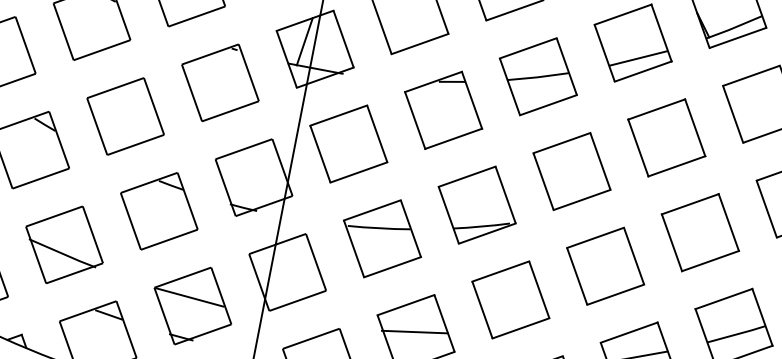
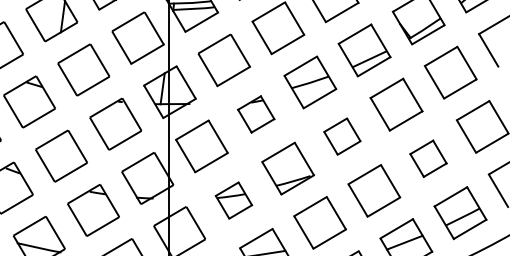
part: (444, 110) -> (256, 114), size x0.7
part: (572, 171) -> (342, 136), size x0.7
part: (700, 232) -> (428, 158), size x0.7
part: (381, 238) -> (233, 200), size x0.7

